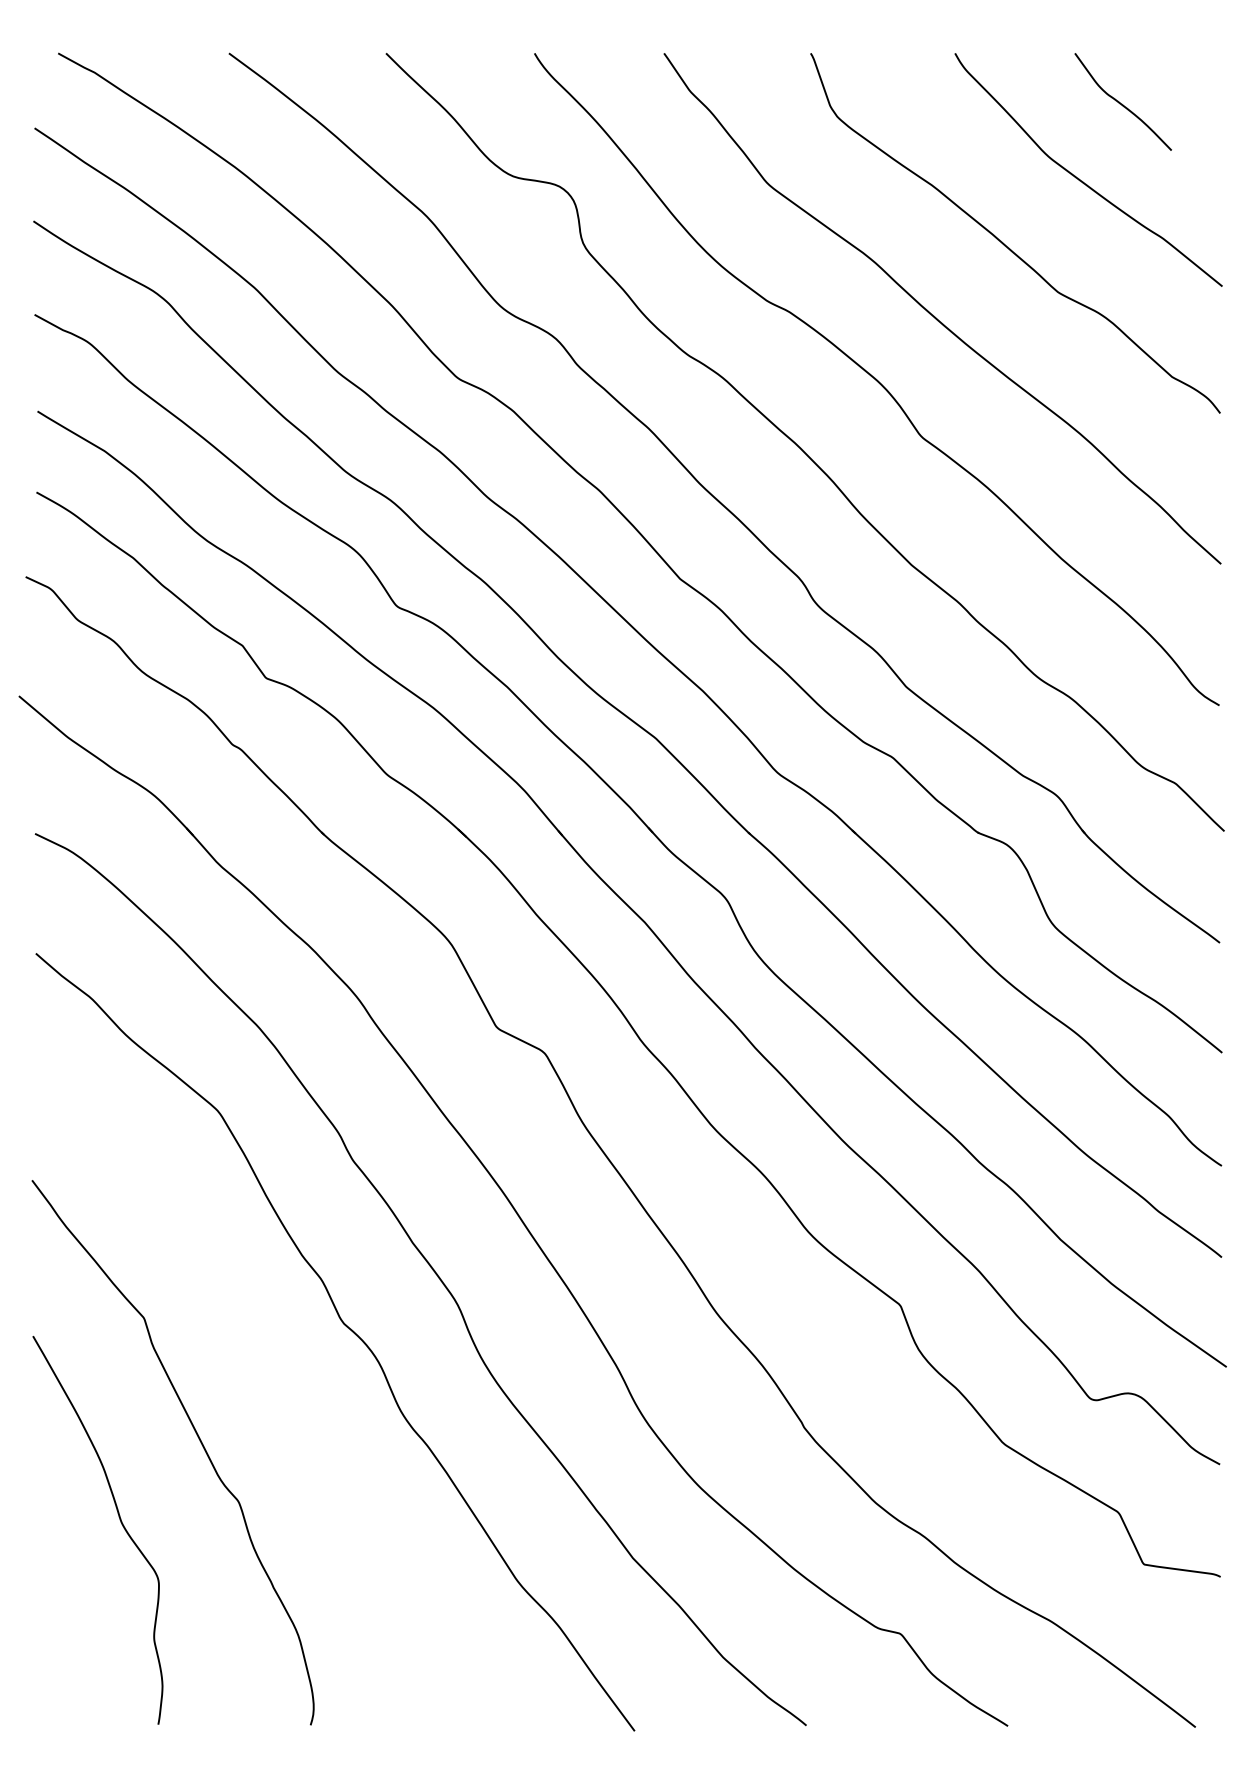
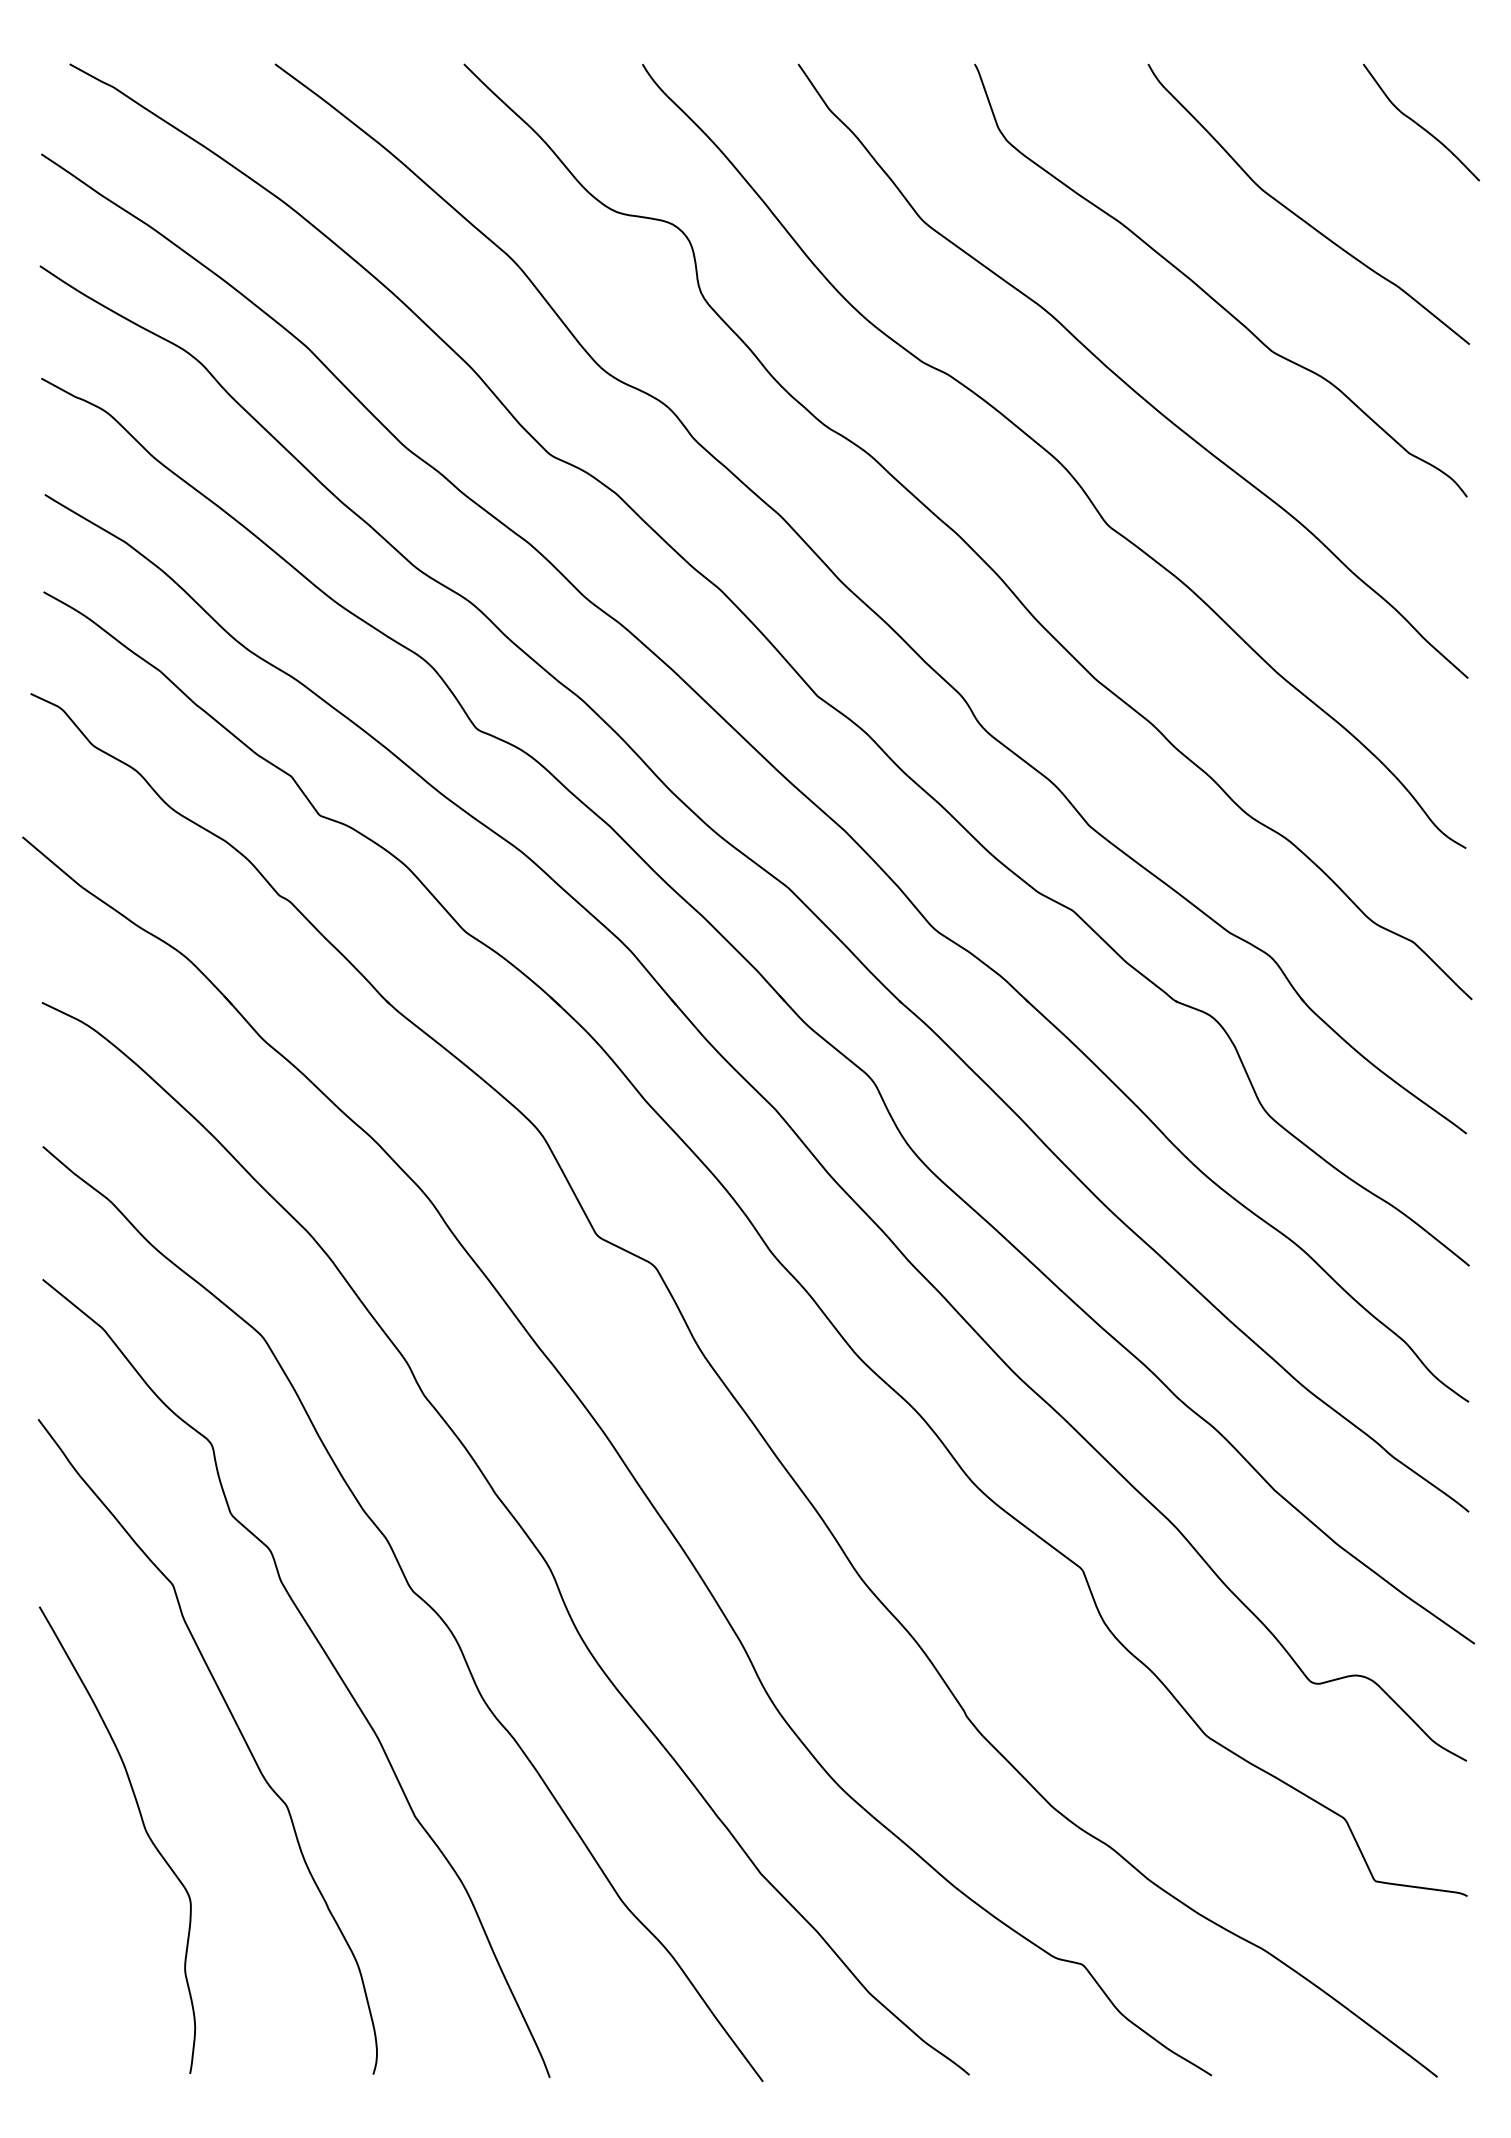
curve: (1121, 103) -> (1419, 124), moved
curve: (272, 1379) -> (327, 1658), added

